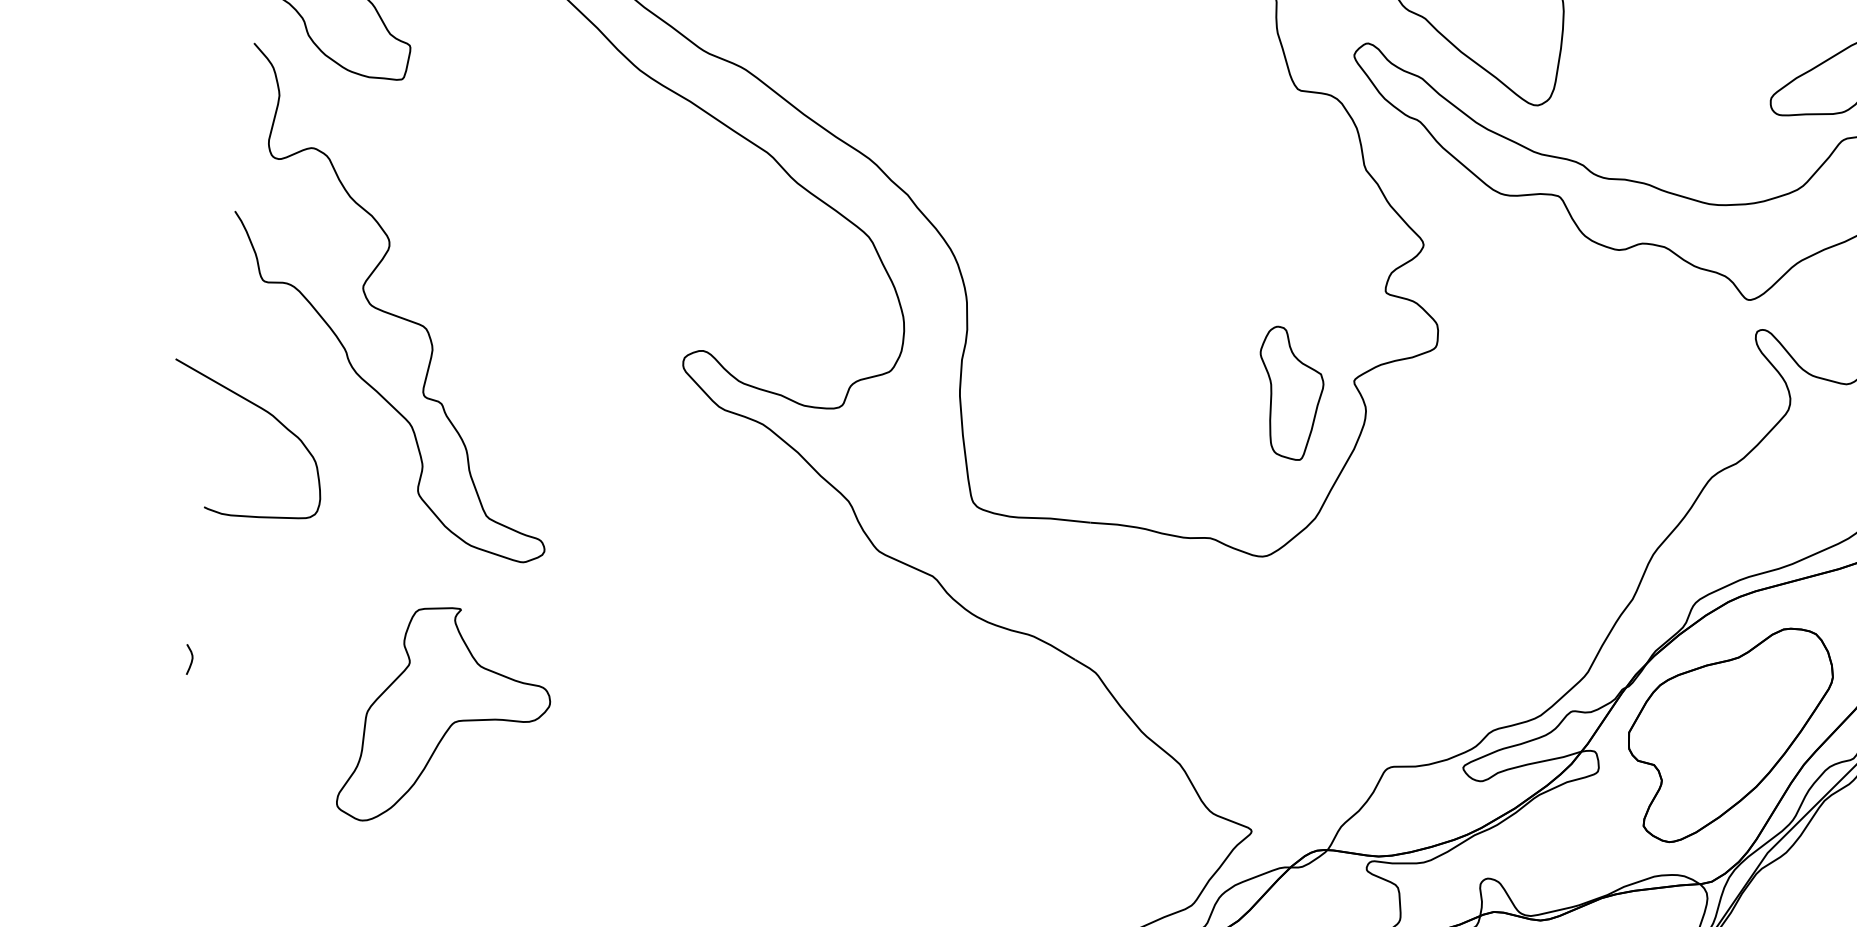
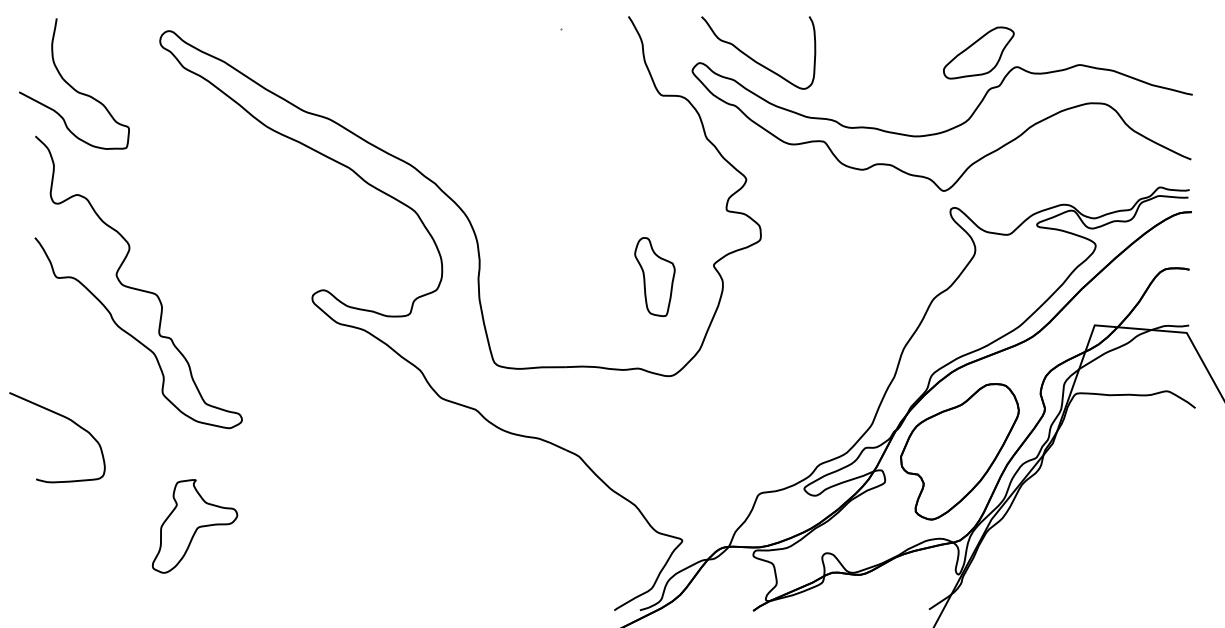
part: (1288, 394) -> (654, 277), moved
curve: (266, 413) -> (67, 419), moved
curve: (191, 658) -> (38, 507), removed
part: (446, 718) -> (194, 526), size x0.7

